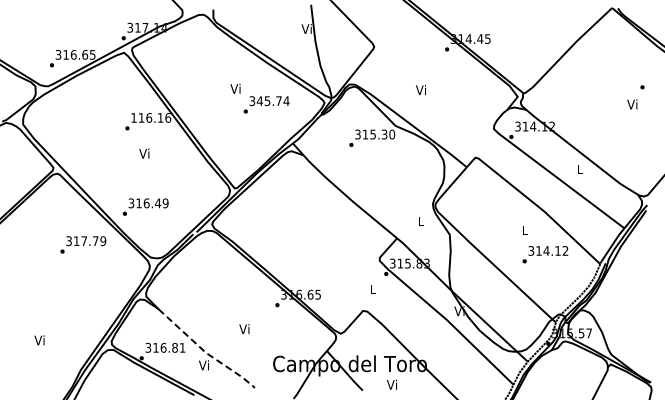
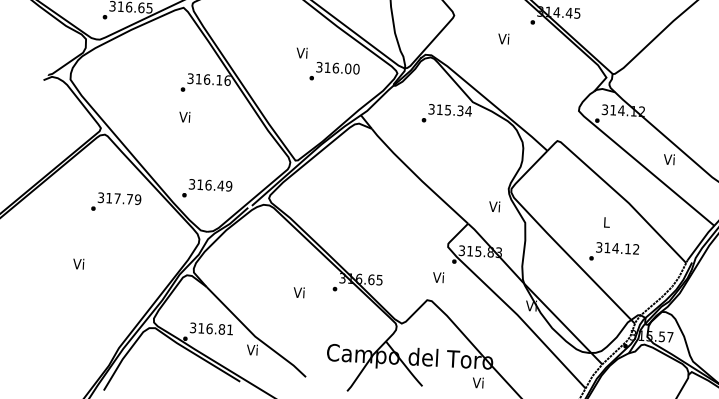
text: (420, 89) -> (503, 38), moved
text: (272, 101) -> (341, 68), 345.74 -> 316.00
text: (133, 117) -> (190, 78), 116.16 -> 316.16
text: (392, 134) -> (469, 111), 315.30 -> 315.34
text: (144, 153) -> (184, 116), moved
text: (579, 169) -> (669, 159), L -> Vi
text: (145, 206) -> (207, 188), moved
text: (420, 221) -> (494, 206), L -> Vi
text: (83, 244) -> (116, 202), moved
text: (545, 254) -> (614, 252), moved
text: (372, 289) -> (438, 277), L -> Vi
text: (244, 329) -> (299, 293), moved
text: (39, 340) -> (78, 264), moved
line: (205, 352) -> (254, 336), dashed -> solid
text: (391, 384) -> (477, 382), moved

